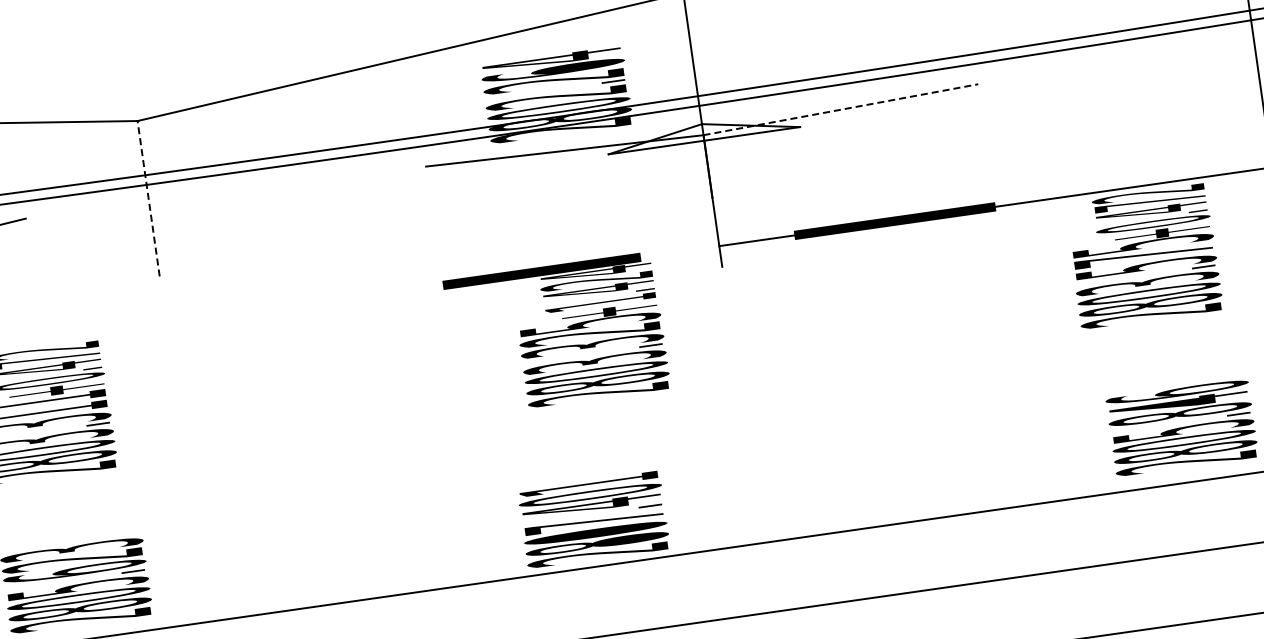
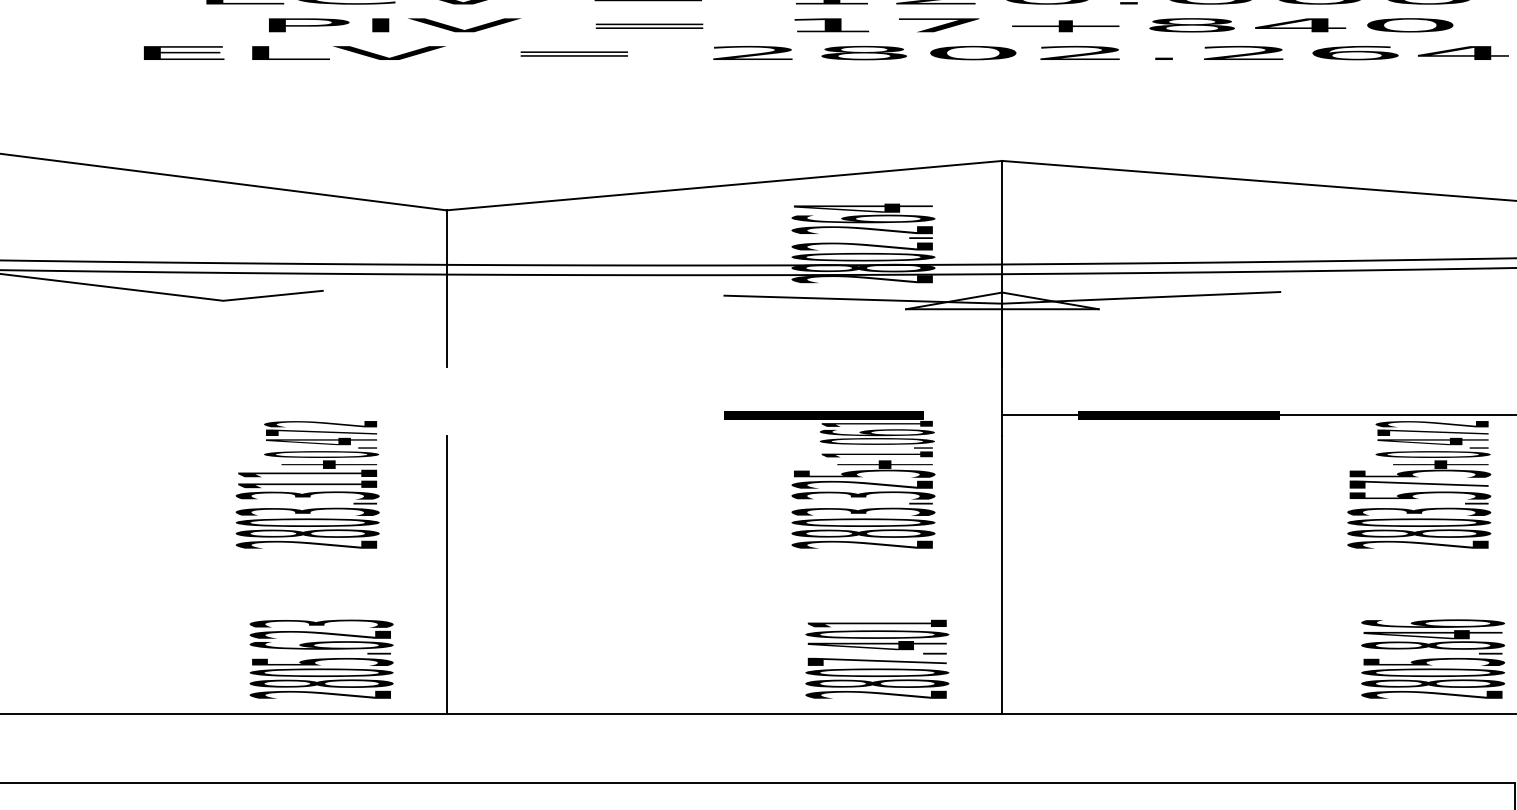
line: (841, 109) -> (1141, 297), dashed -> solid
line: (148, 197) -> (446, 287), dashed -> solid
text: (596, 281) -> (876, 432), +1.424 -> +1.061
line: (742, 404) -> (1002, 574), added
line: (189, 483) -> (446, 574), added
text: (593, 518) -> (877, 658), moved

